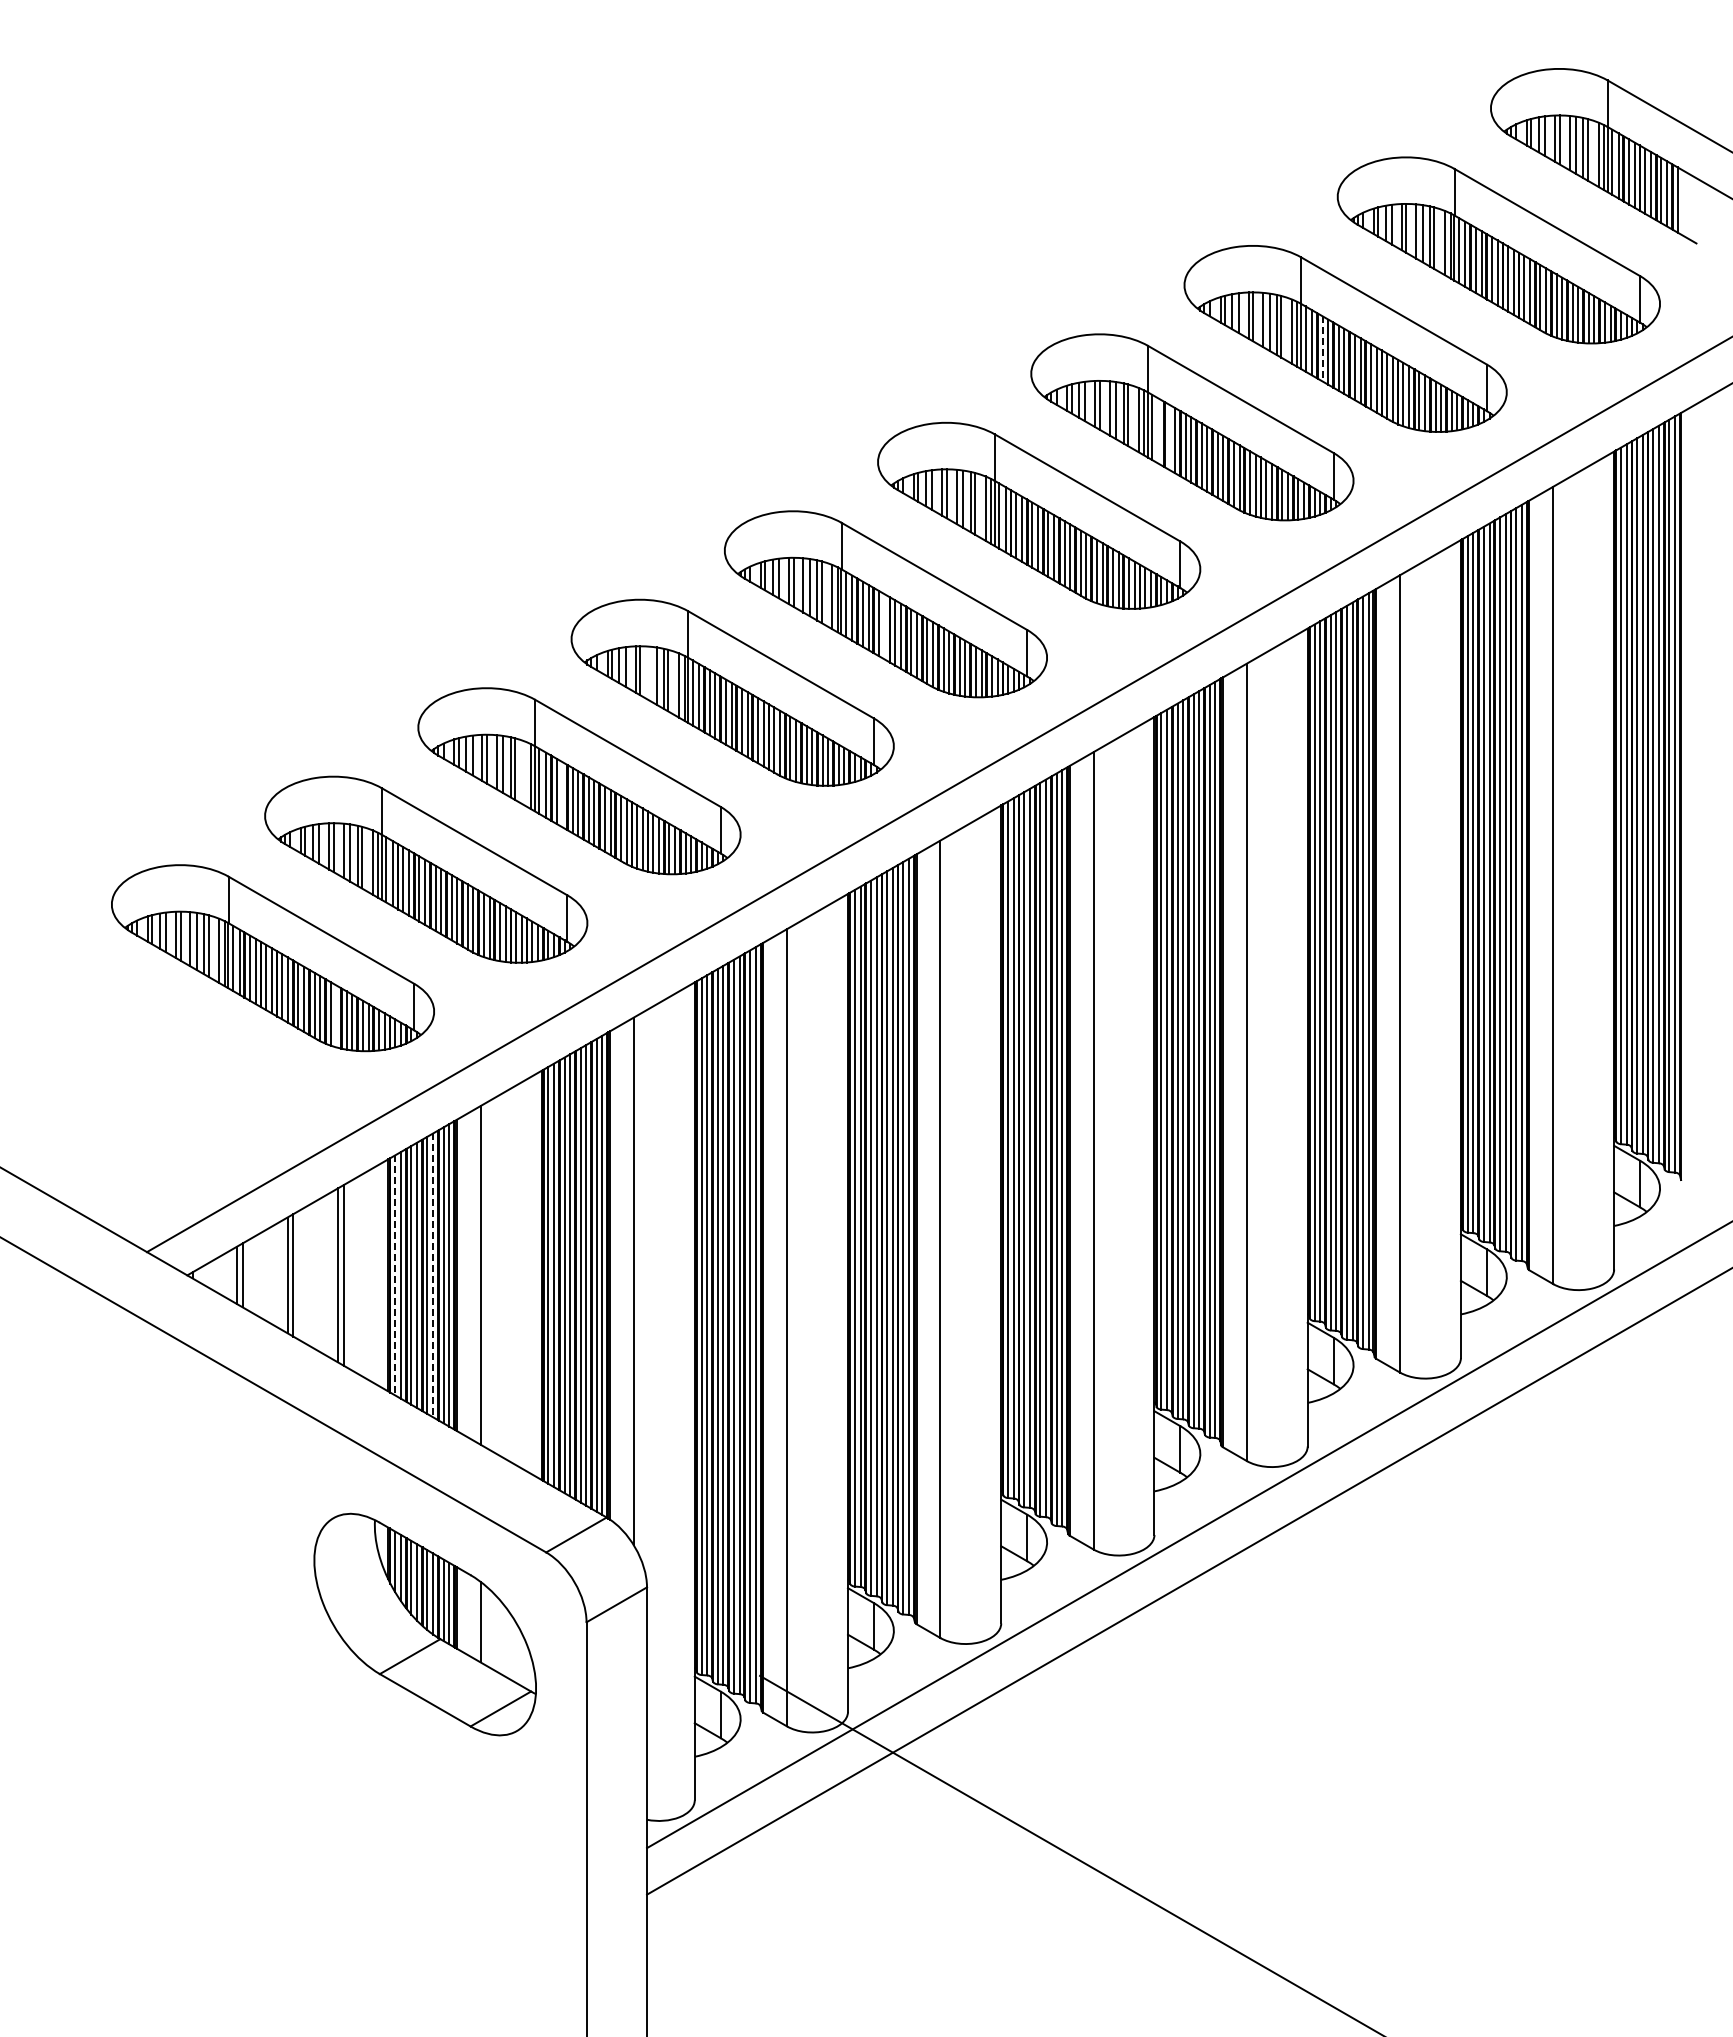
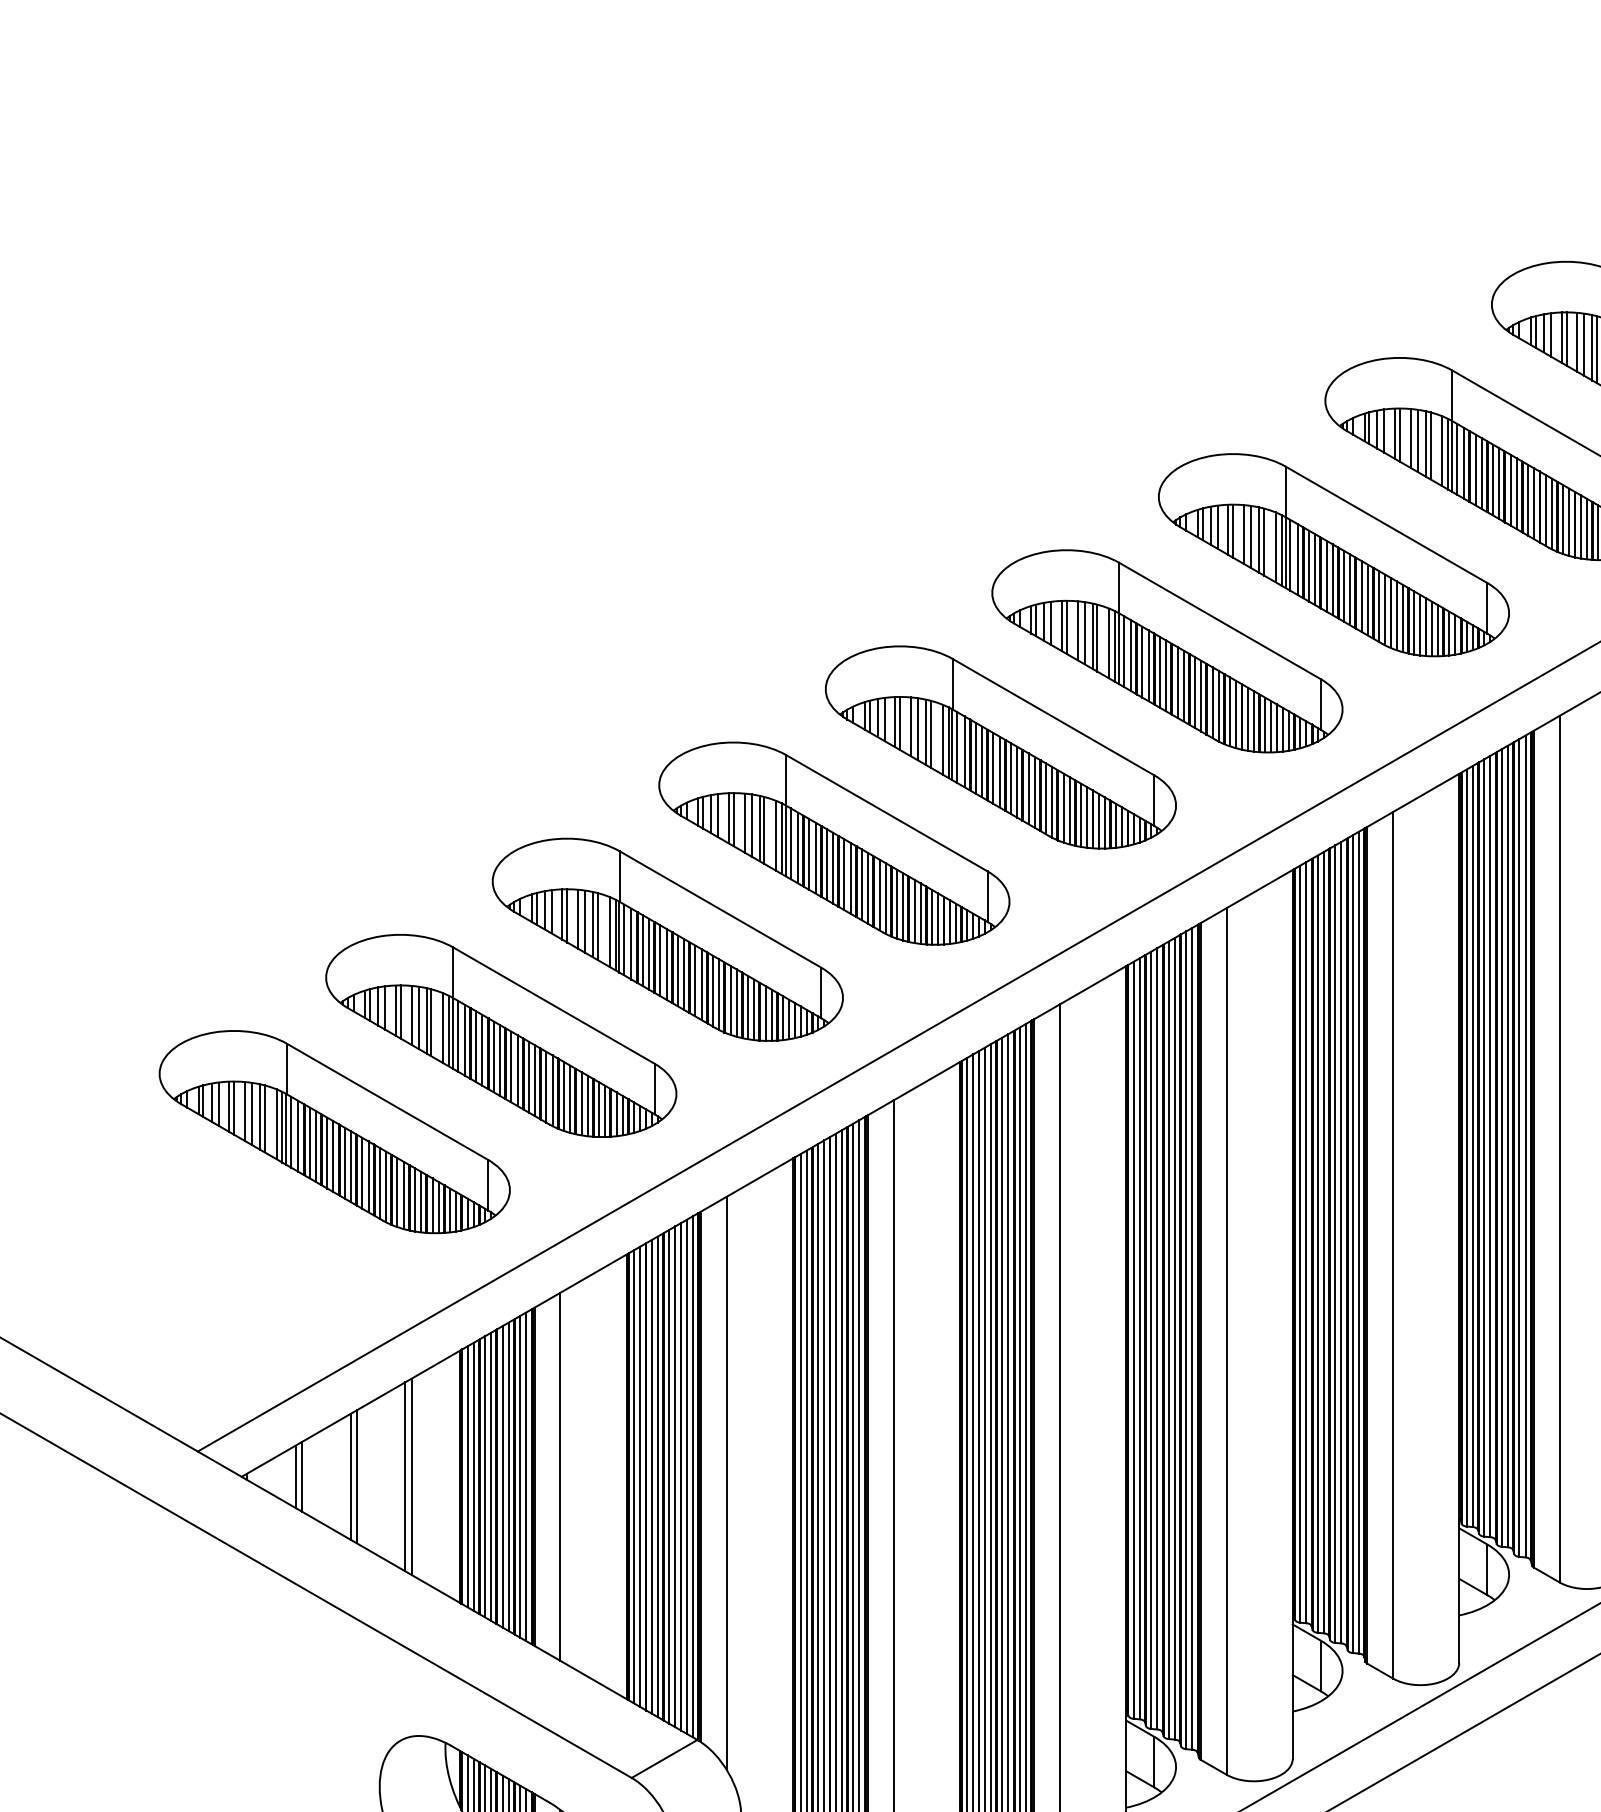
line: (1322, 348) -> (1475, 469), dashed -> solid
line: (1158, 430) -> (1297, 558), added
line: (1169, 436) -> (1309, 565), added
line: (884, 626) -> (999, 771), added
line: (650, 673) -> (745, 822), added
line: (525, 773) -> (609, 931), added
line: (562, 794) -> (649, 954), added
line: (336, 1016) -> (403, 1195), added
line: (395, 1275) -> (467, 1476), dashed -> solid
line: (433, 1275) -> (509, 1476), dashed -> solid

